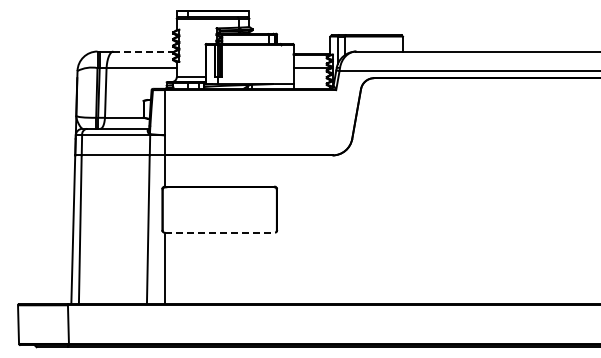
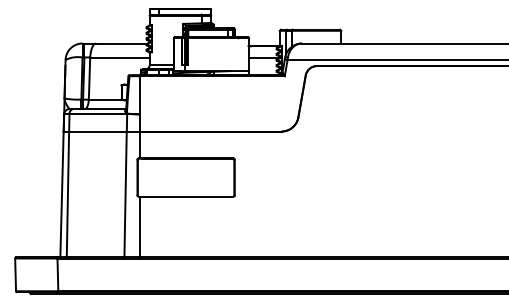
line: (144, 51) -> (122, 43), dashed -> solid
line: (220, 232) -> (186, 196), dashed -> solid

